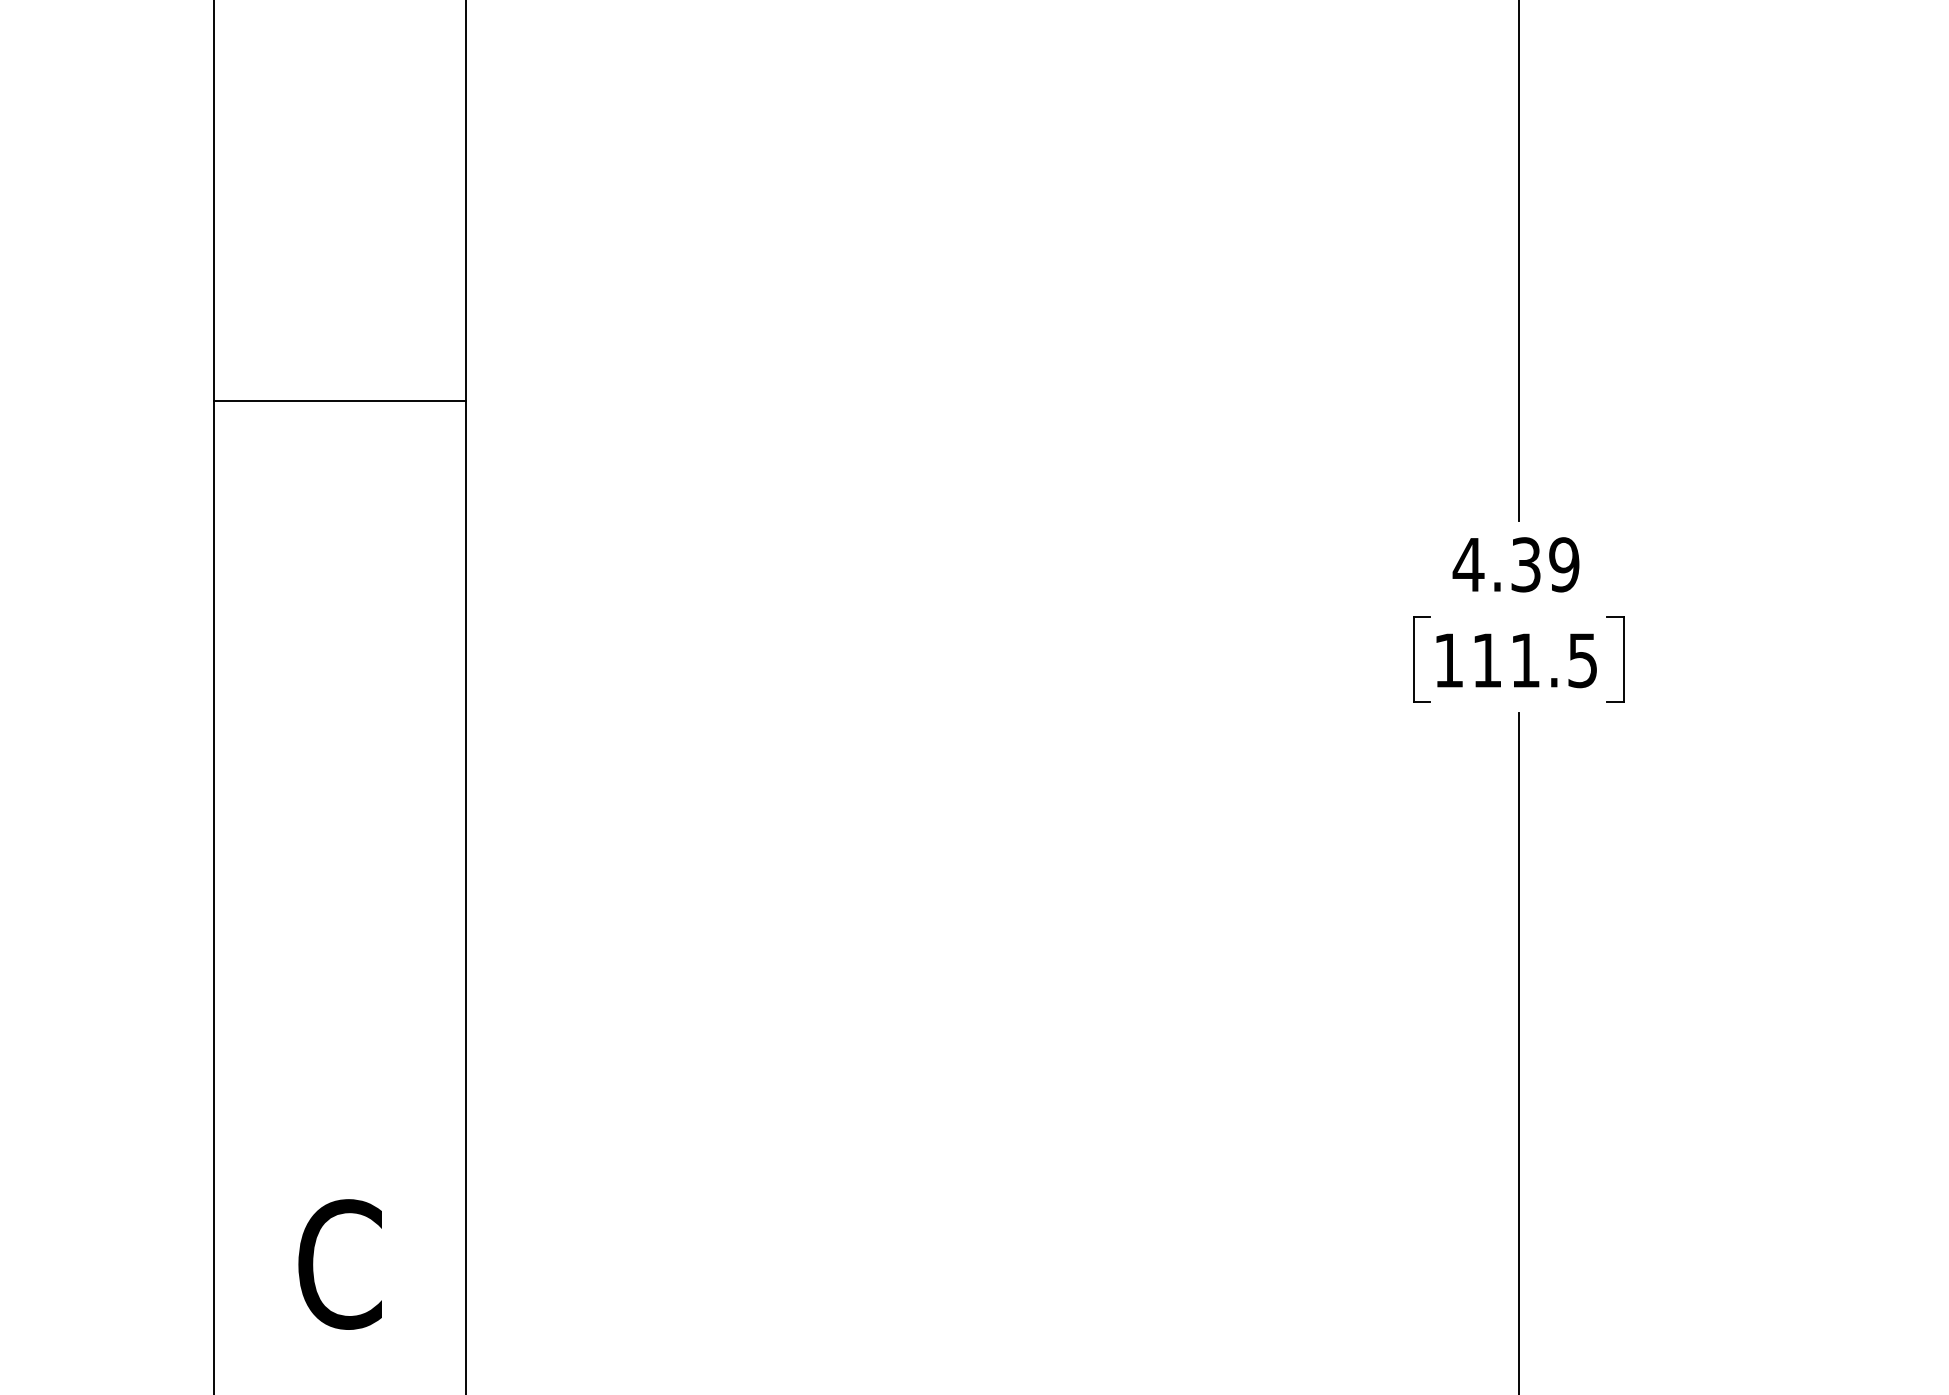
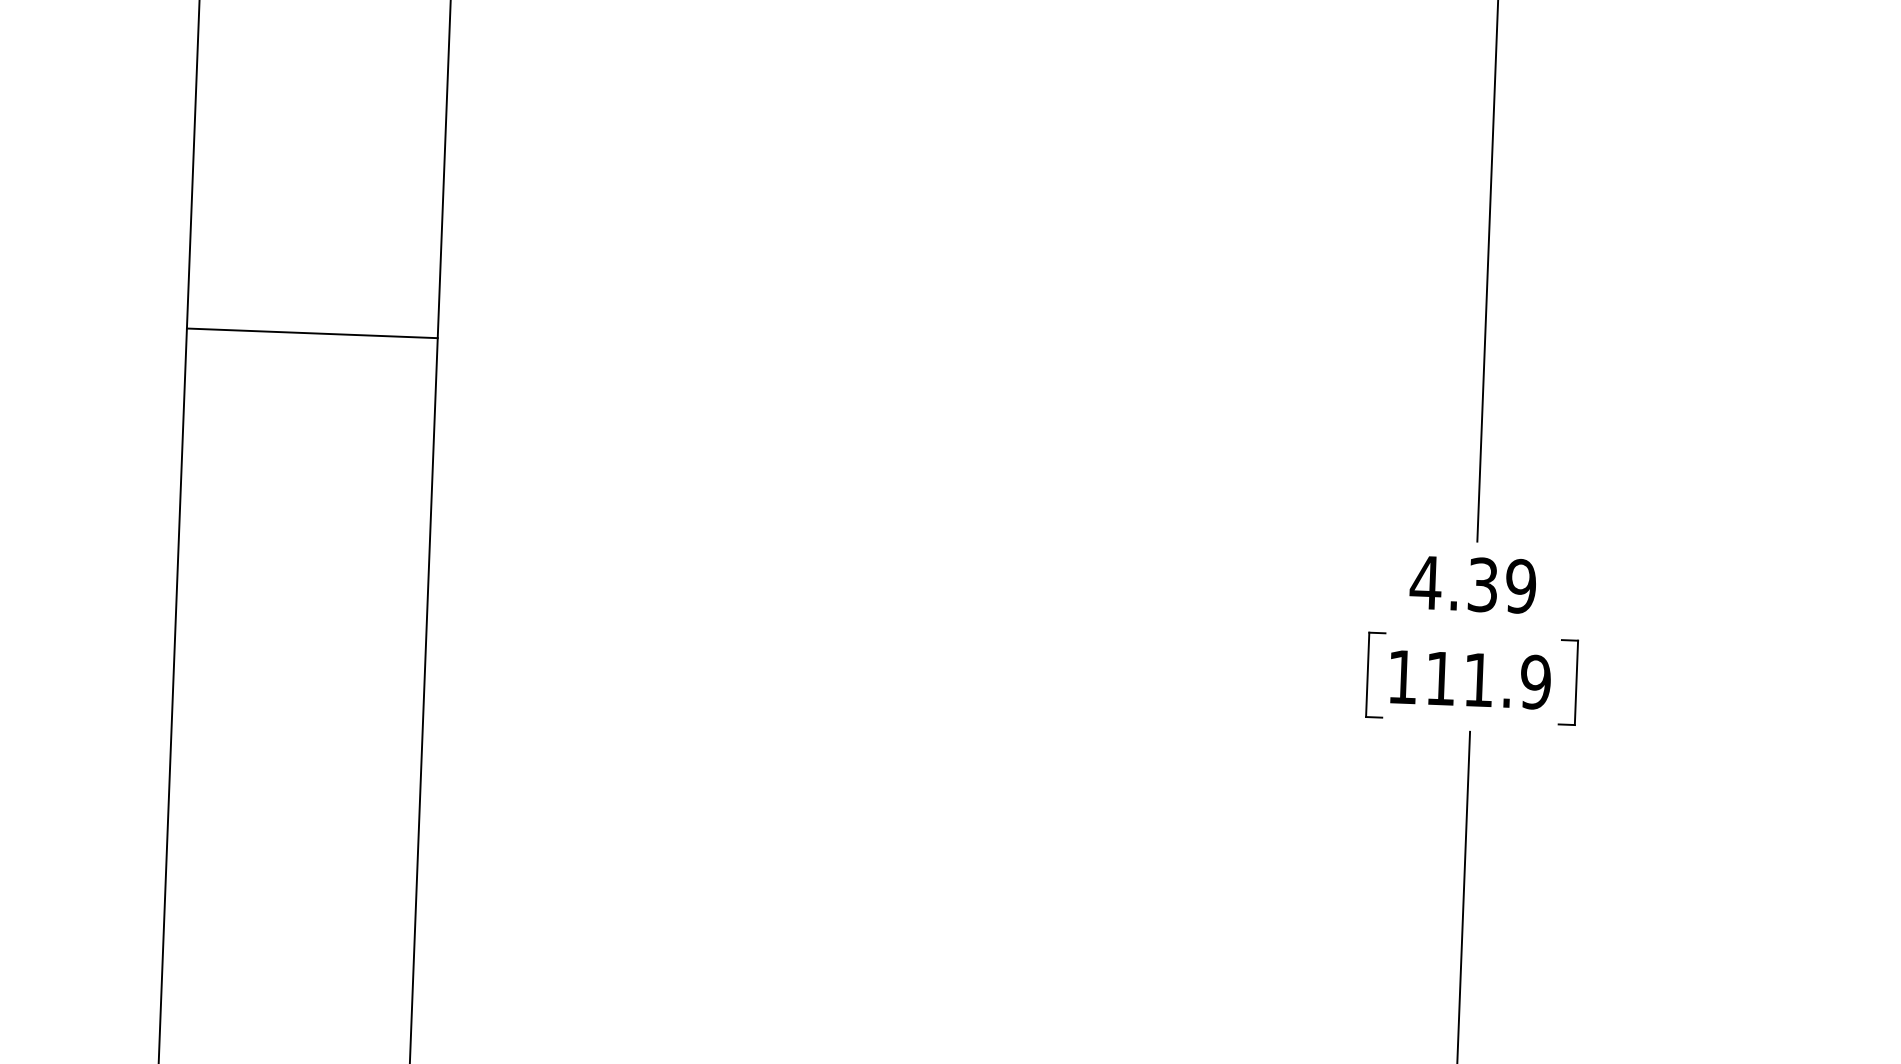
line: (340, 401) -> (312, 333), moved
text: (1582, 660) -> (1535, 682), 111.5 -> 111.9

